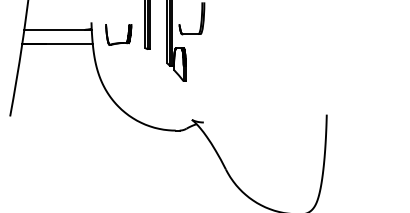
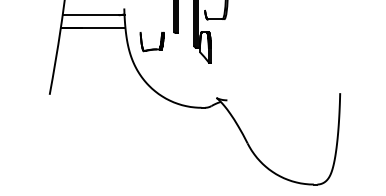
part: (117, 41) -> (151, 48), moved

